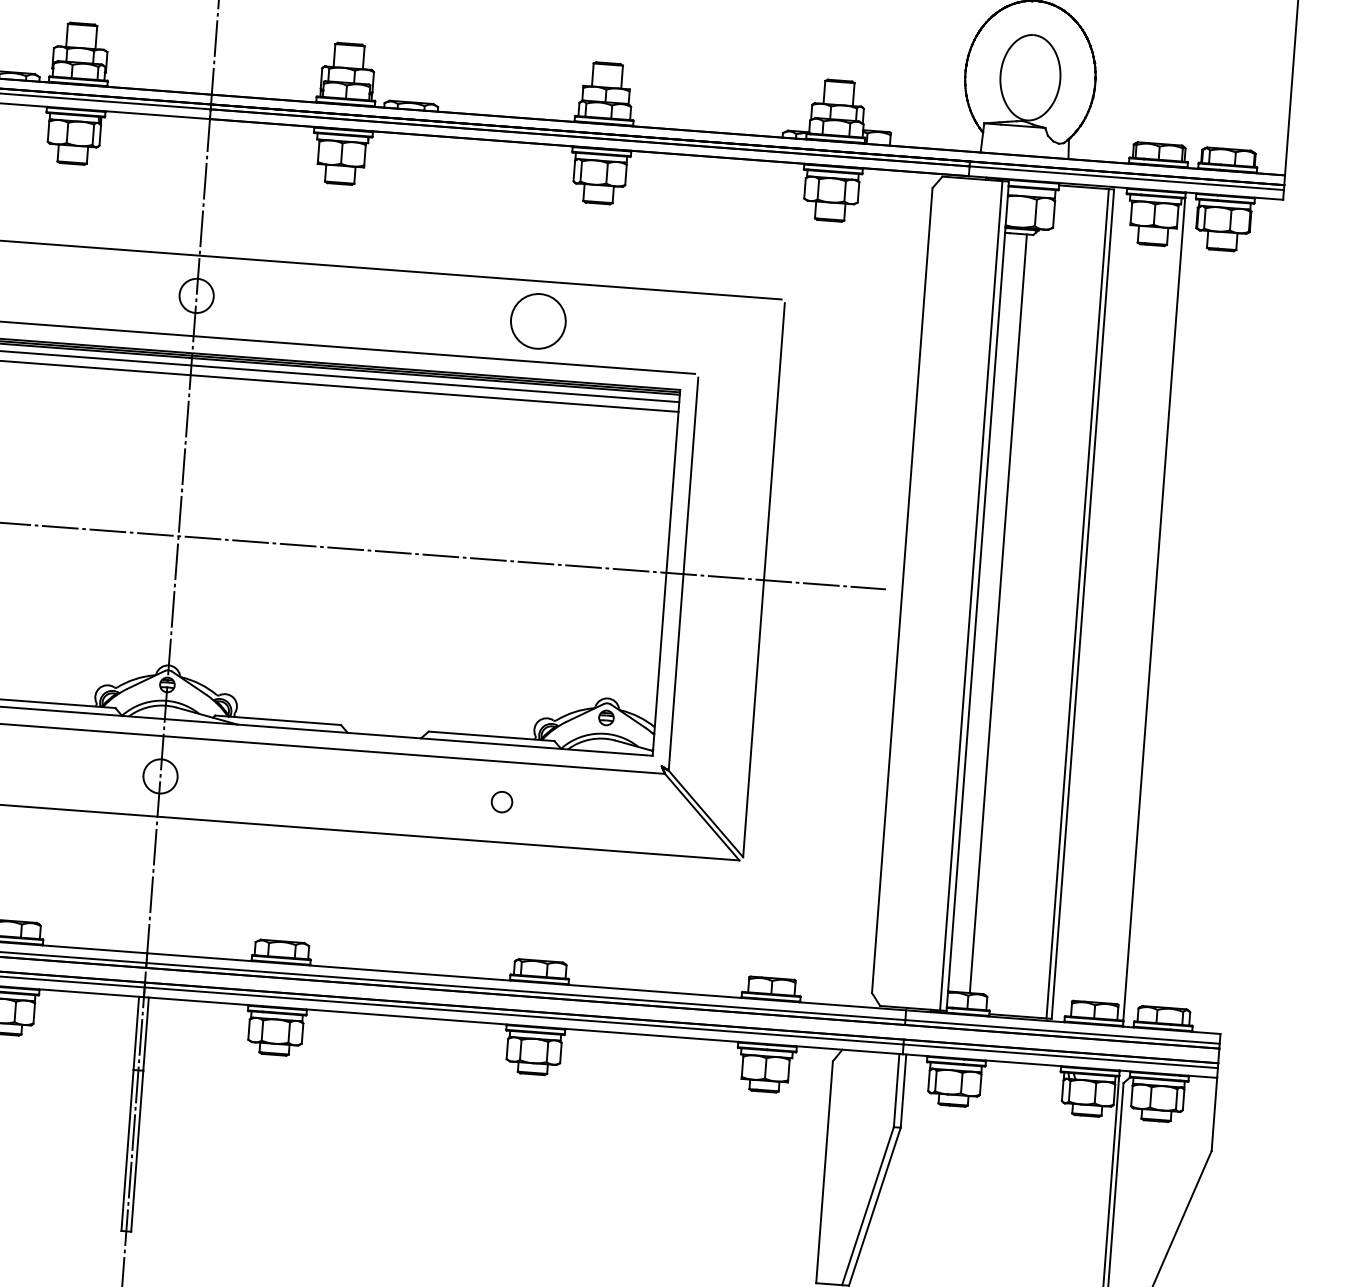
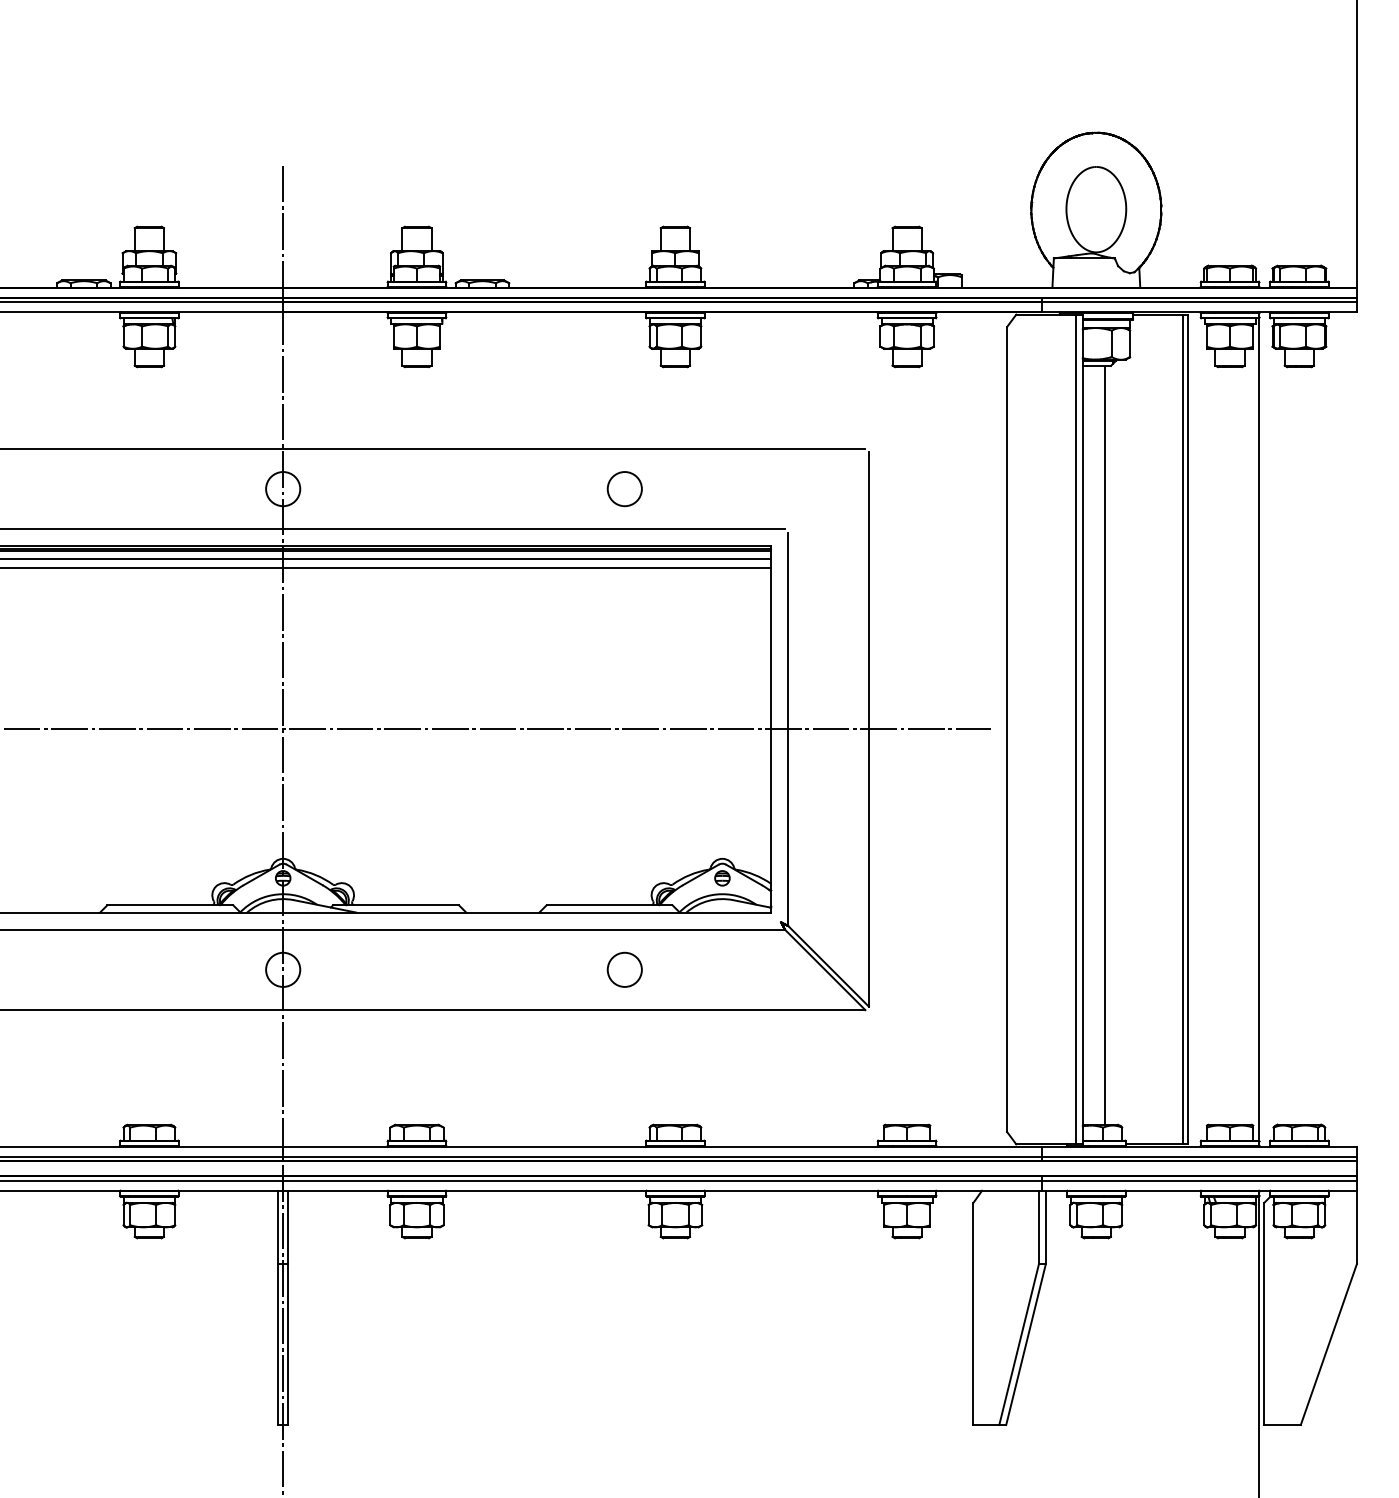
circle: (537, 321) -> (624, 489), size x0.62
circle: (501, 801) -> (624, 969), size x1.67

